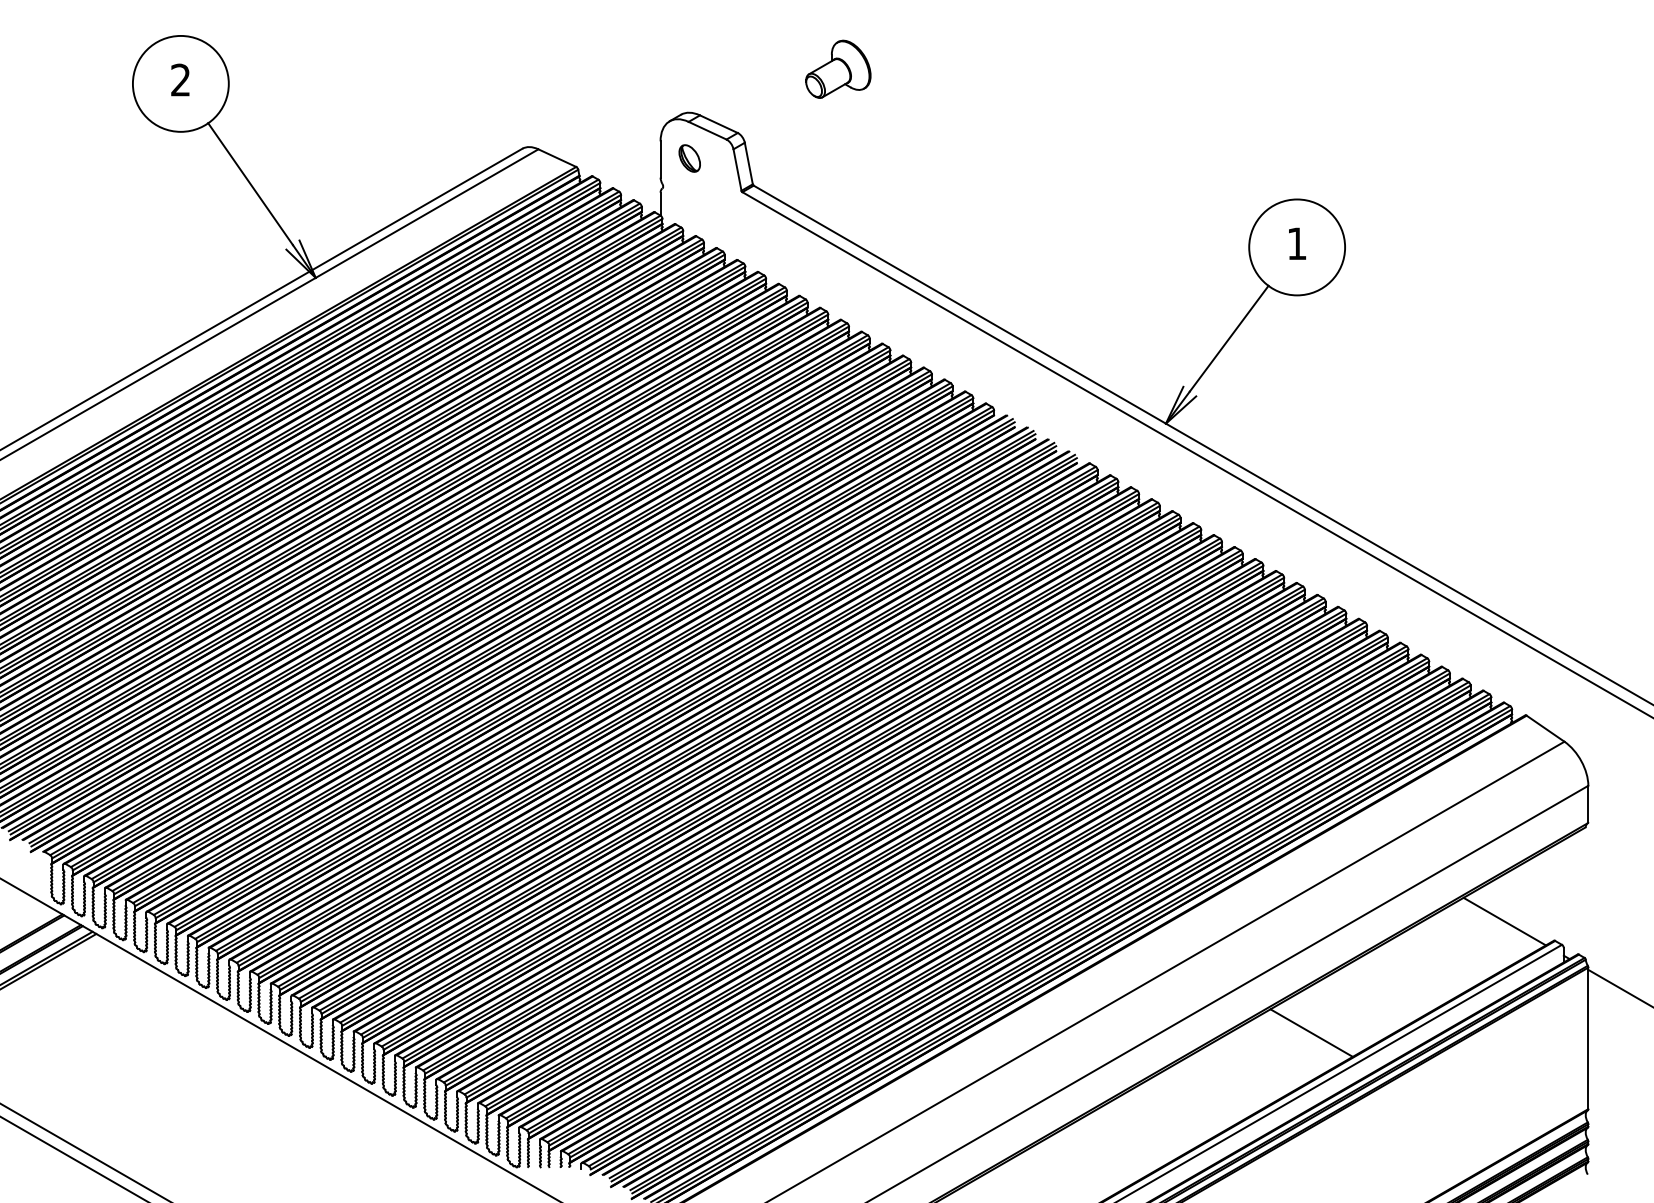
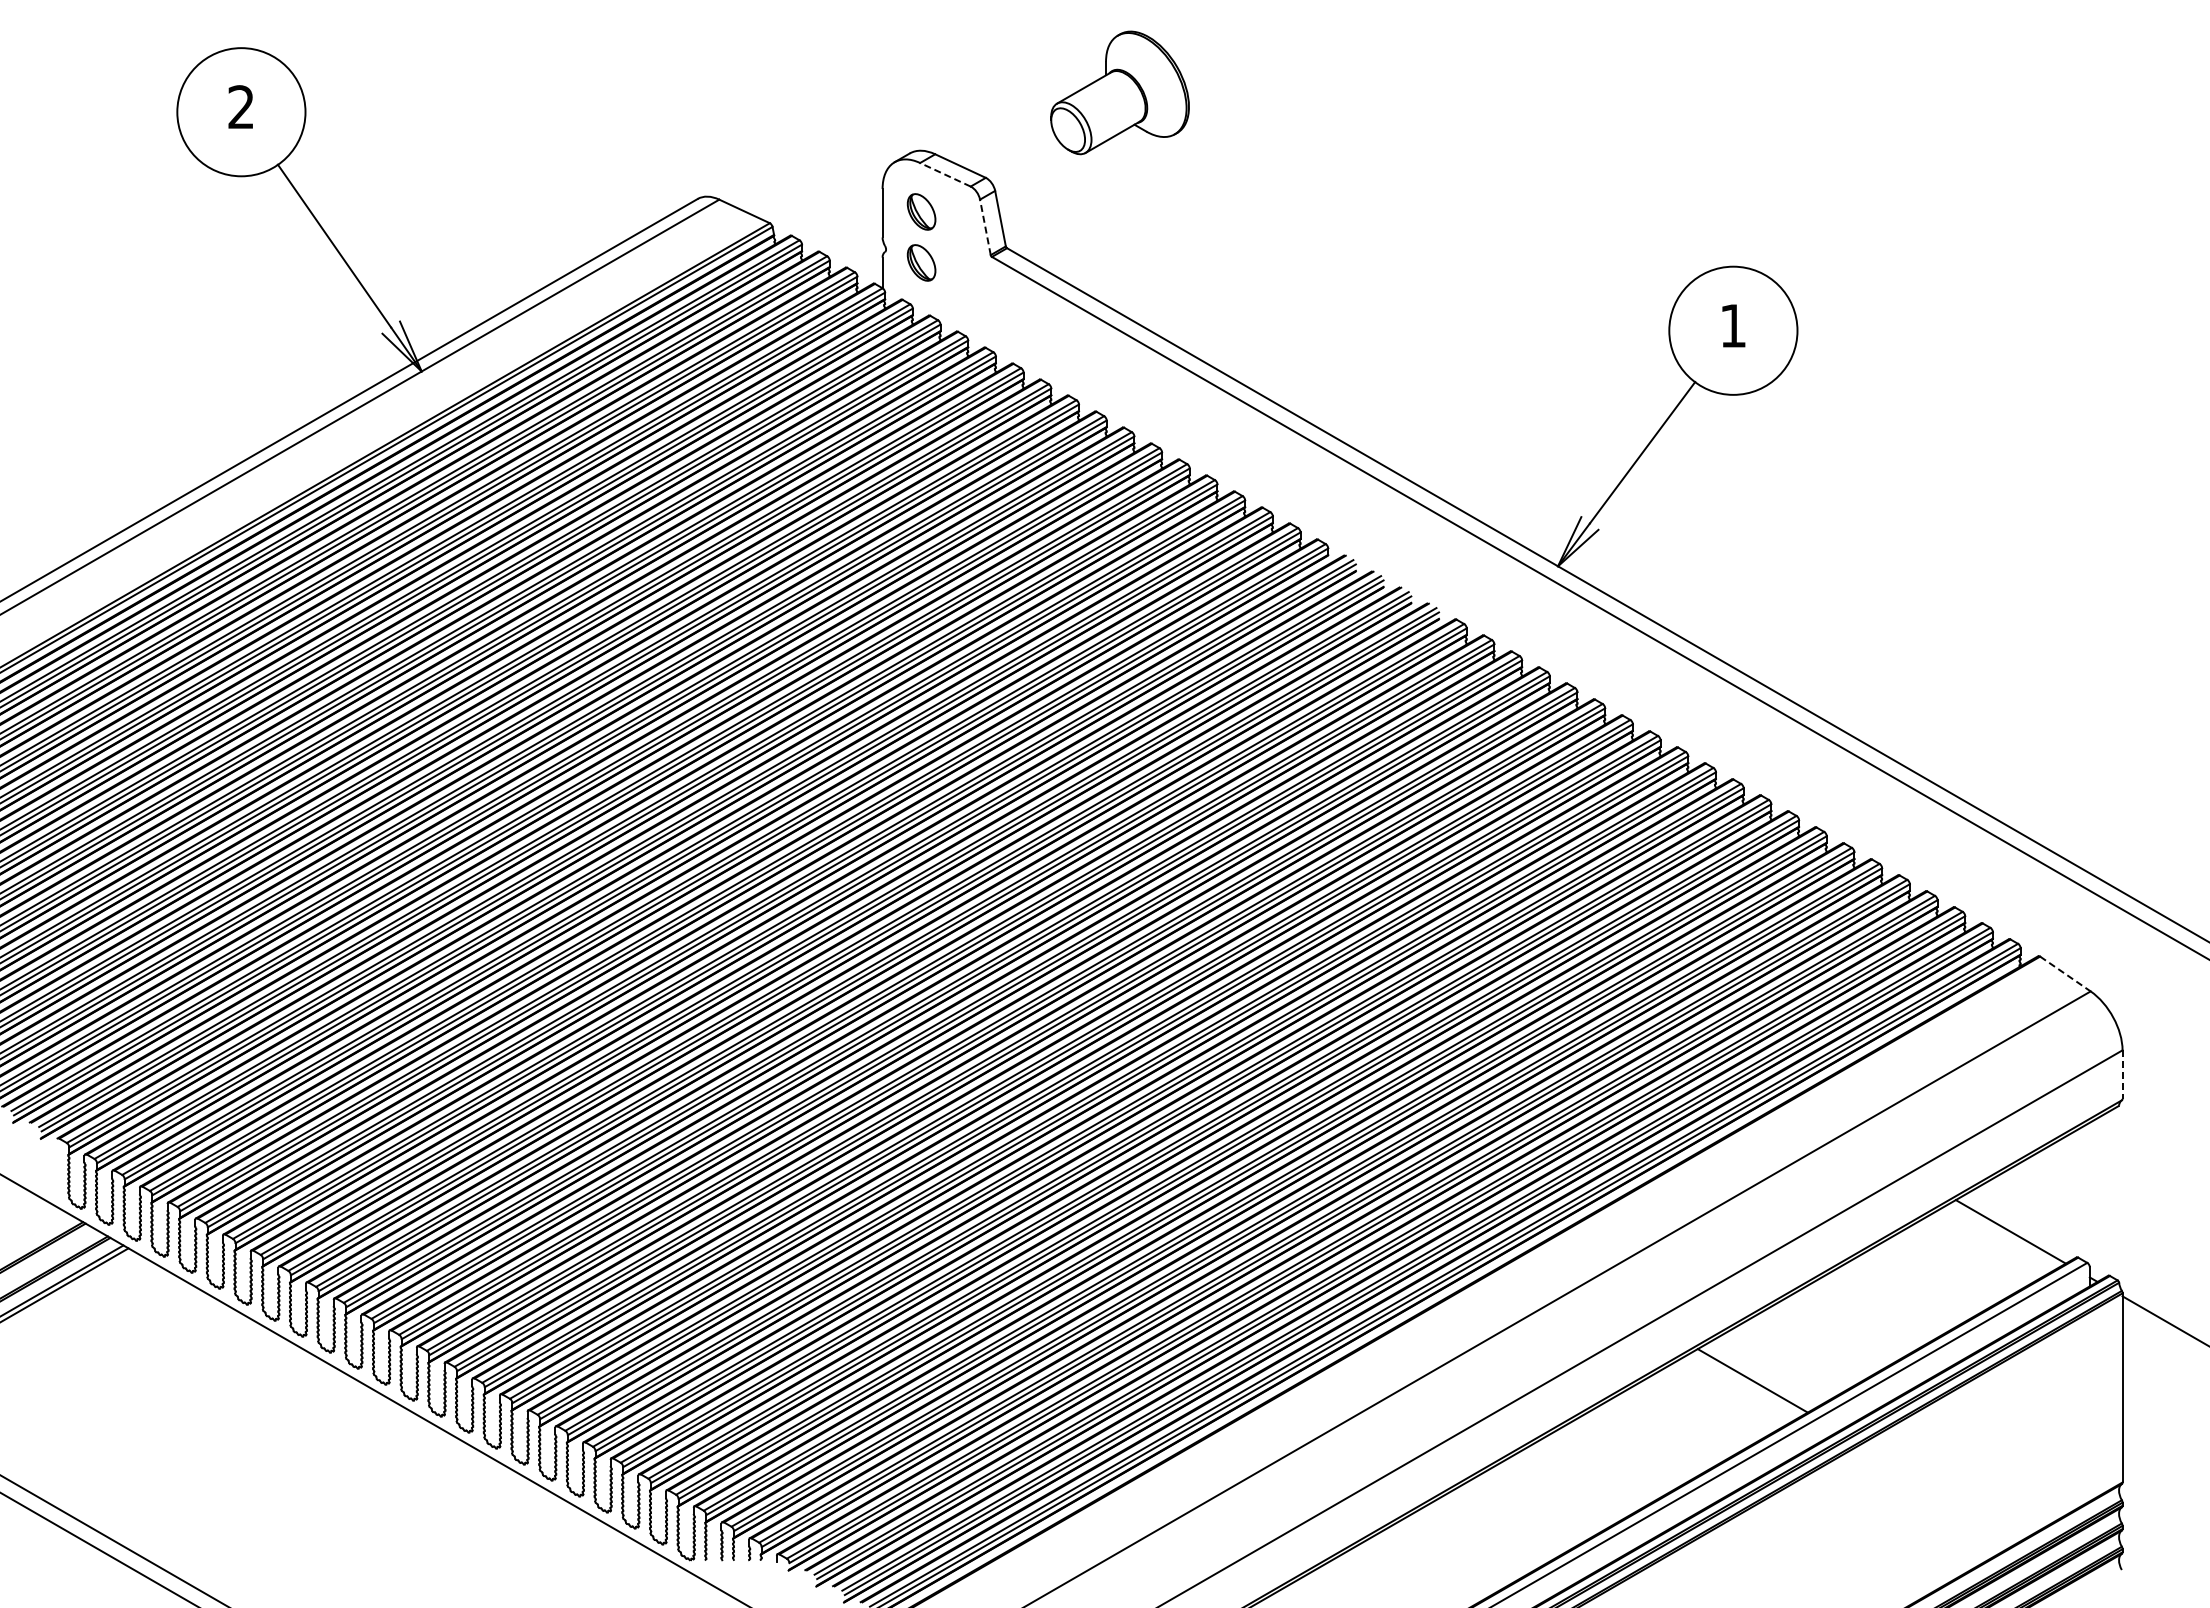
part: (838, 69) -> (1120, 92), size x1.6
line: (707, 130) -> (945, 174), solid -> dashed
line: (737, 169) -> (985, 226), solid -> dashed
part: (689, 196) -> (921, 262), added
line: (1545, 729) -> (2065, 974), solid -> dashed
line: (1588, 804) -> (2122, 1075), solid -> dashed

